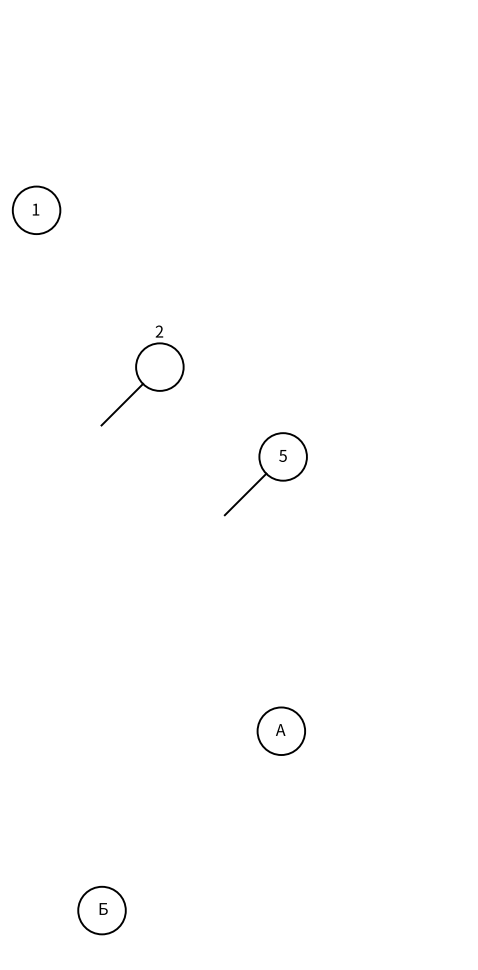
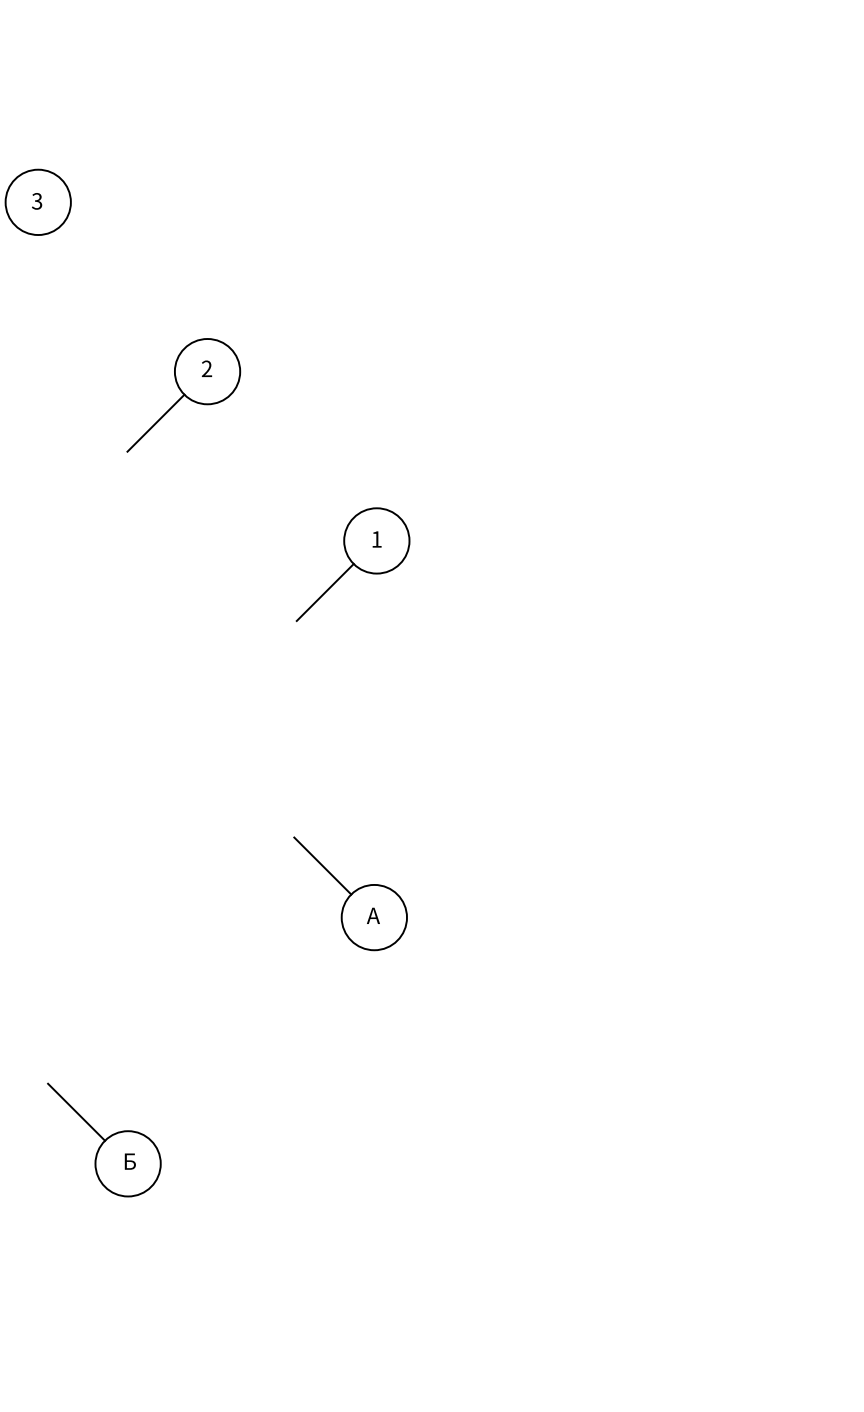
text: (36, 209) -> (37, 201), 1 -> 3
part: (142, 384) -> (183, 395), moved
text: (282, 455) -> (376, 539), 5 -> 1
line: (243, 693) -> (322, 865), added
line: (64, 872) -> (76, 1111), added

